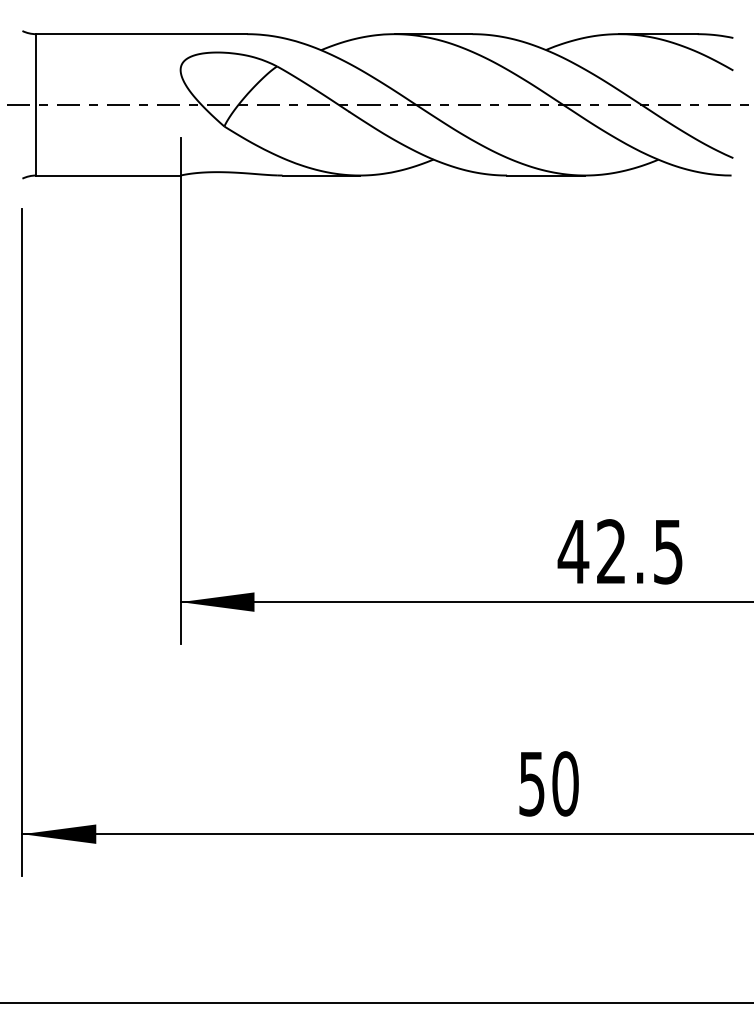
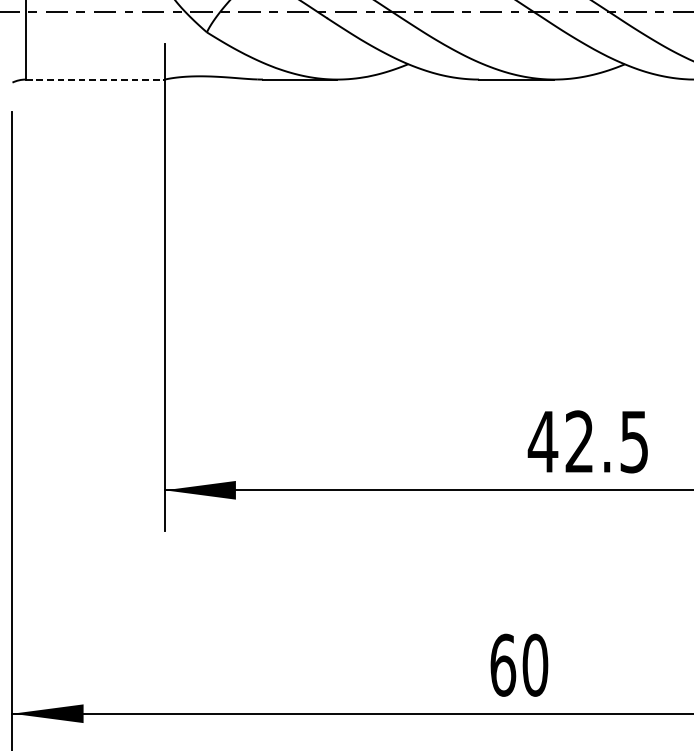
line: (109, 175) -> (96, 79), solid -> dashed
text: (532, 783) -> (503, 664), 50 -> 60

